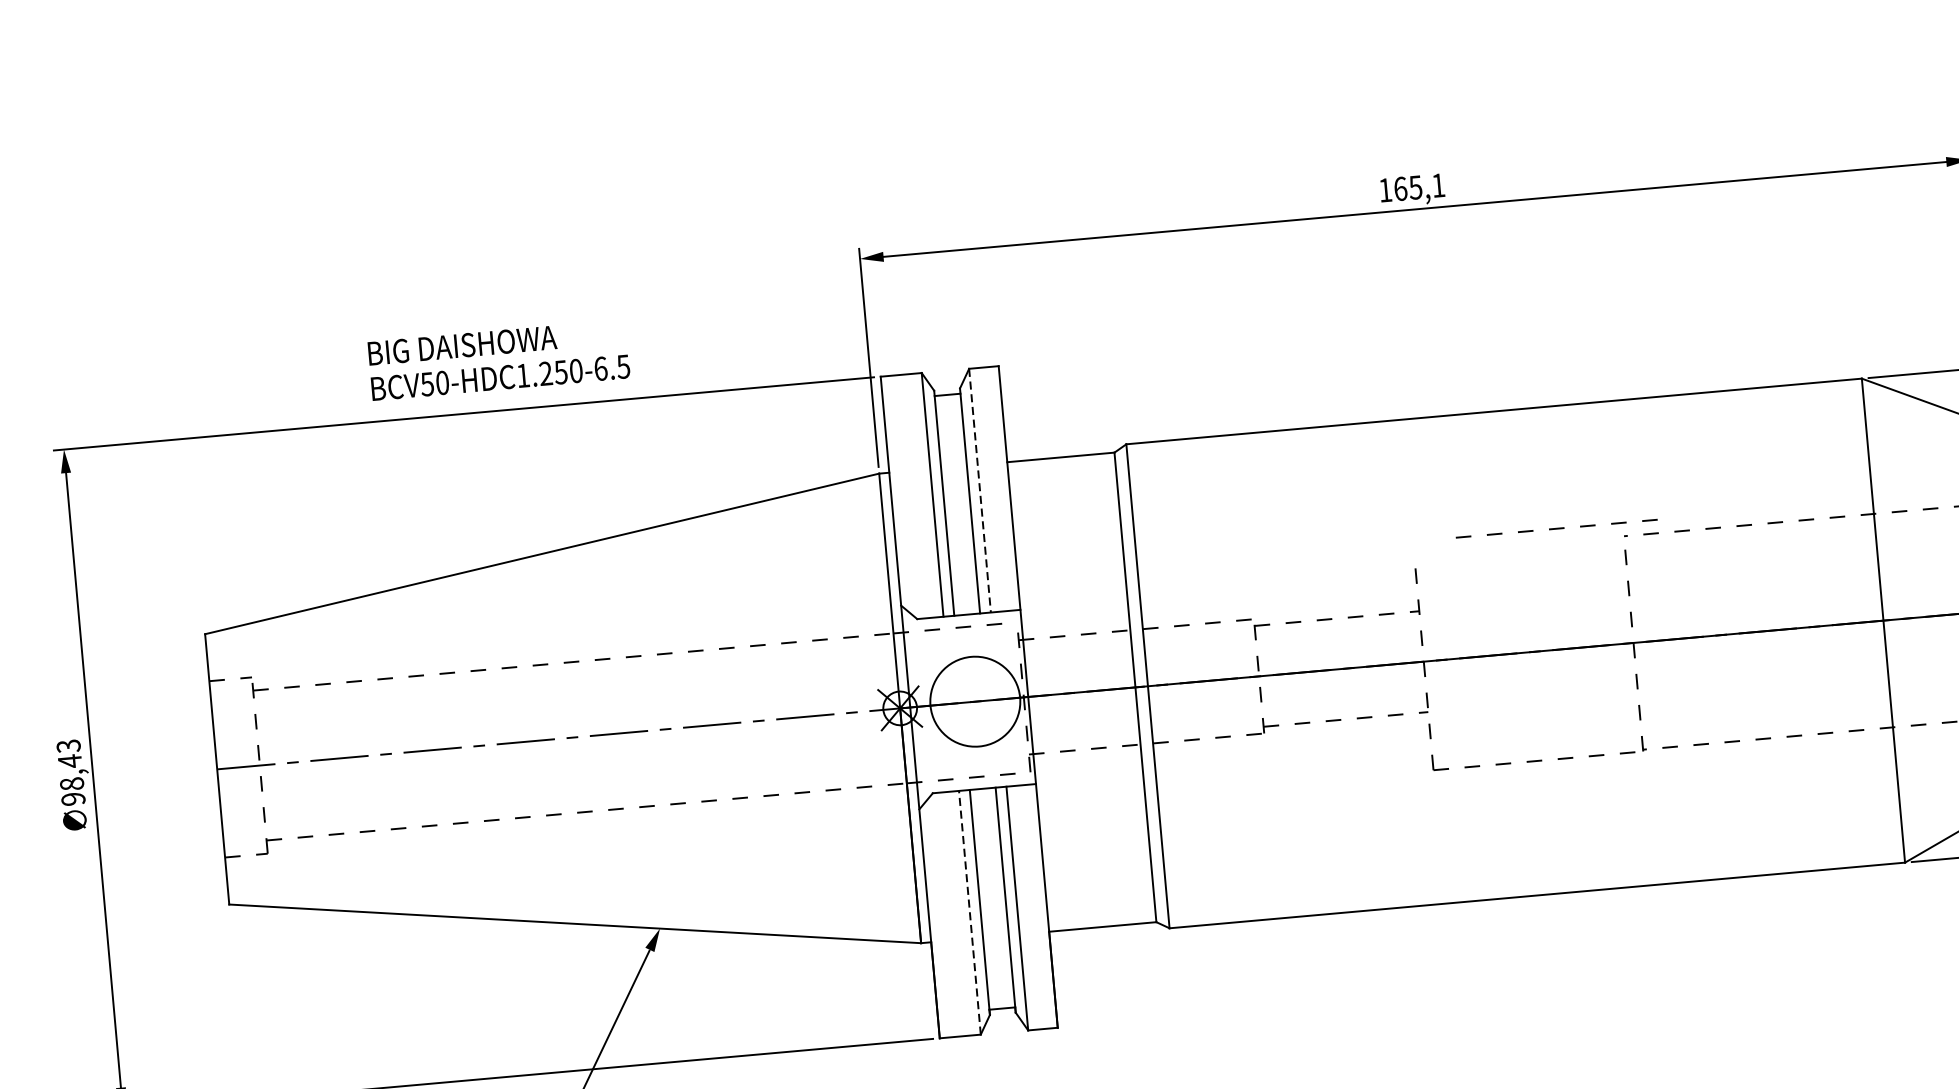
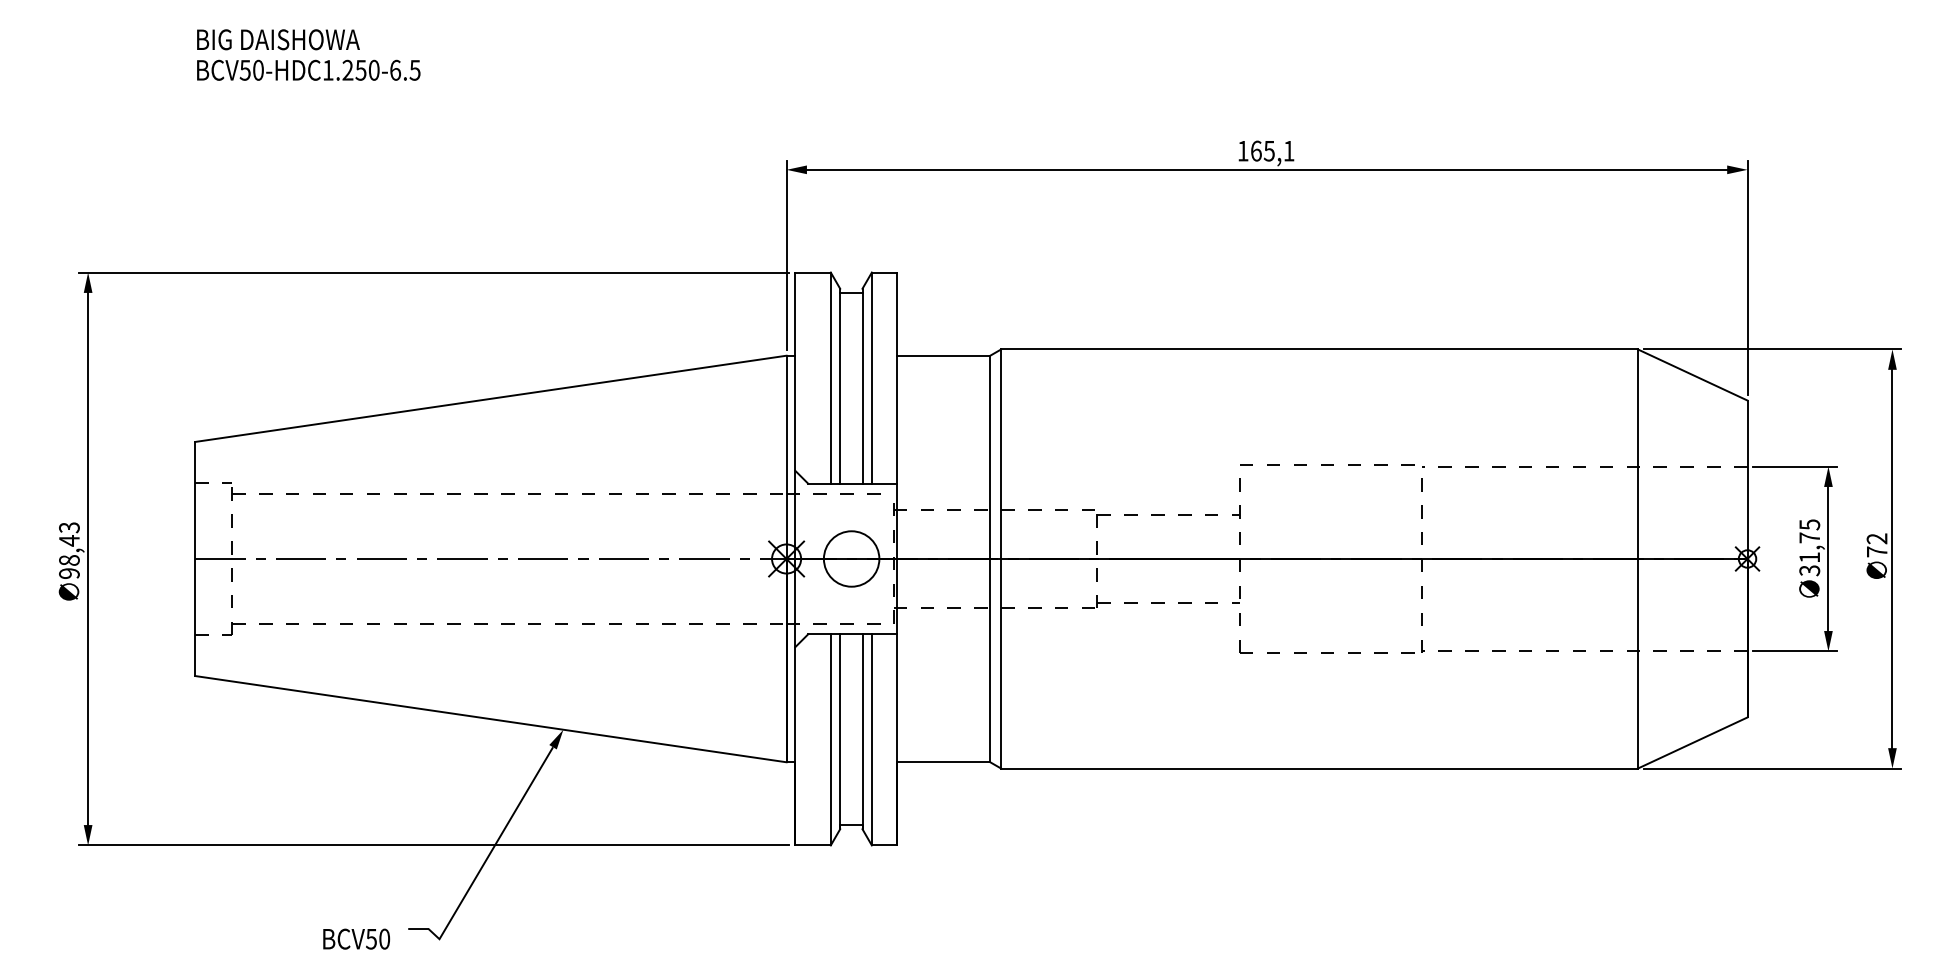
text: (498, 359) -> (308, 54), moved
line: (979, 491) -> (871, 378), dashed -> solid
line: (1556, 528) -> (1327, 464), moved
circle: (975, 701) -> (851, 558), size x0.71
line: (969, 912) -> (830, 739), dashed -> solid

